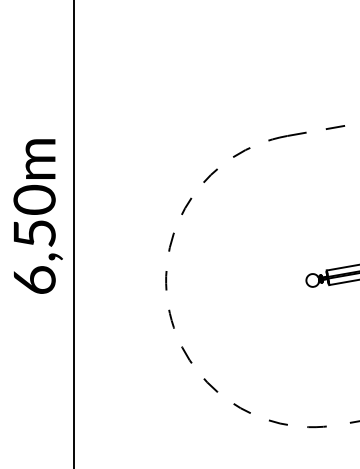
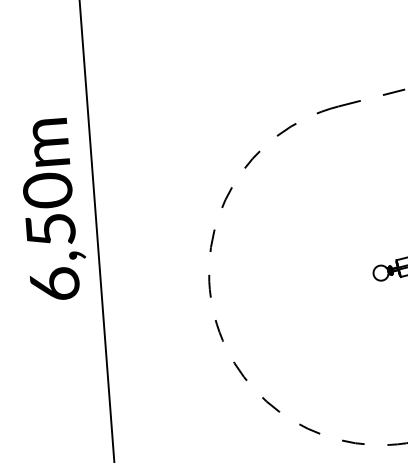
text: (37, 216) -> (52, 209), moved

